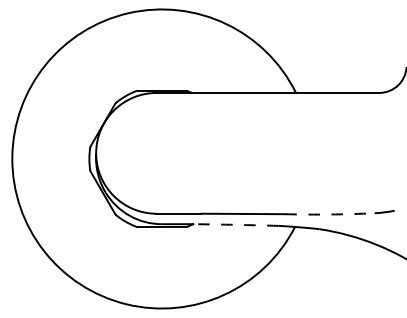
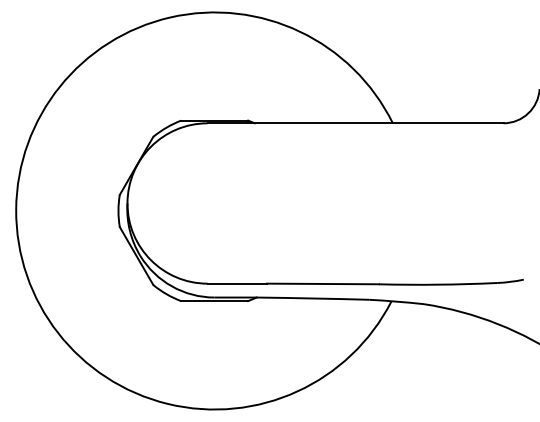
arc: (330, 214) -> (438, 284), dashed -> solid
arc: (236, 224) -> (313, 298), dashed -> solid

